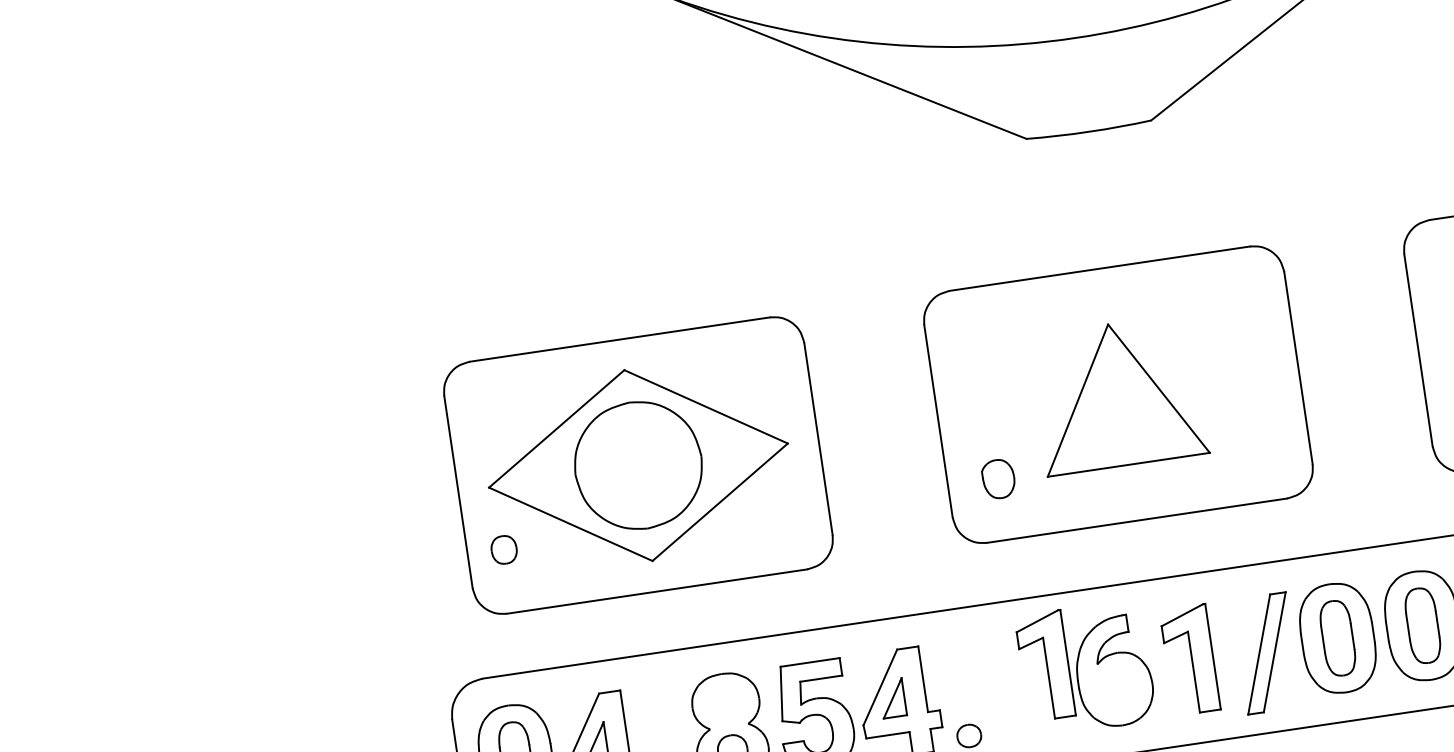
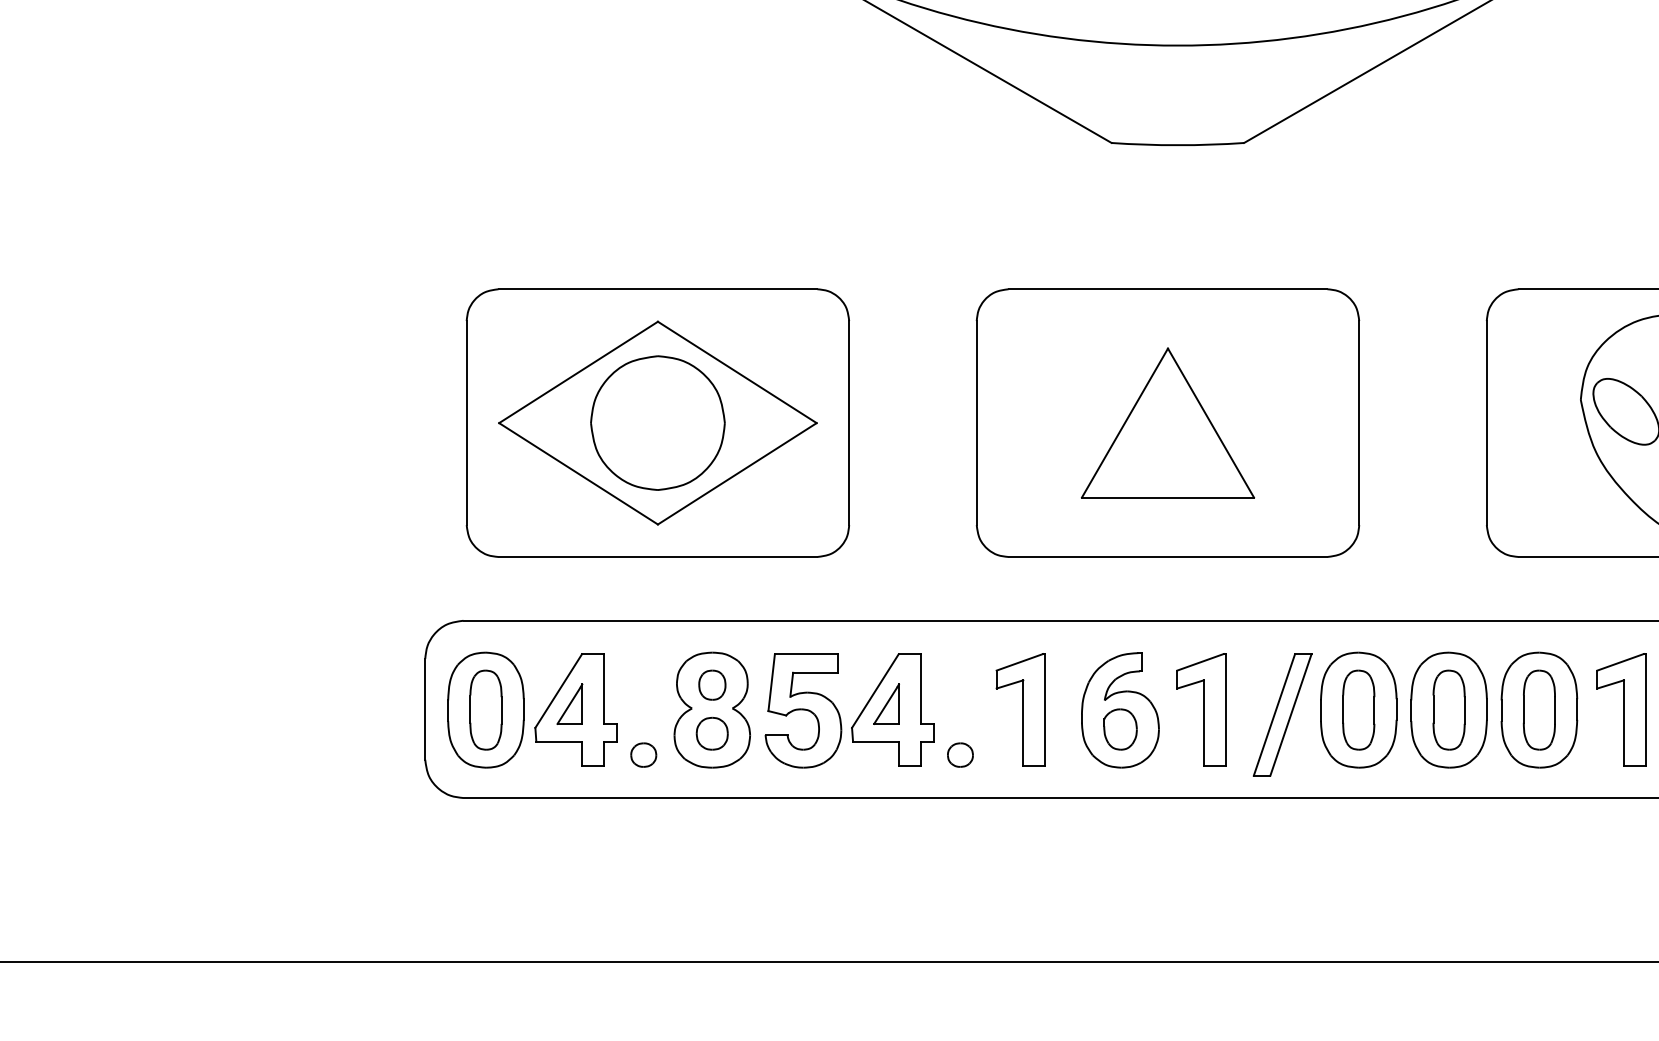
part: (998, 479) -> (1120, 729), moved
part: (504, 549) -> (712, 684), moved
part: (1044, 665) -> (1020, 709), moved

